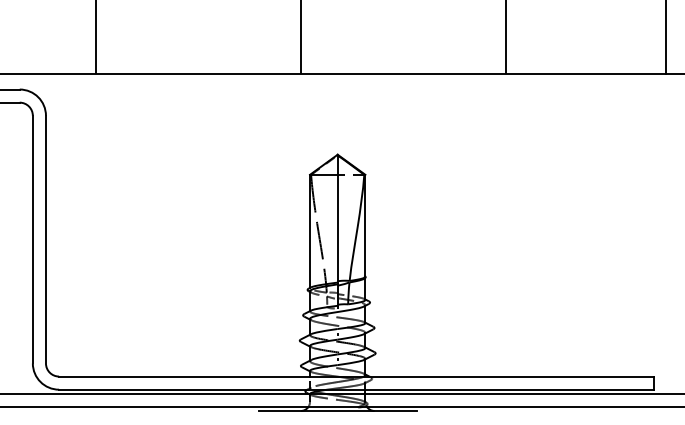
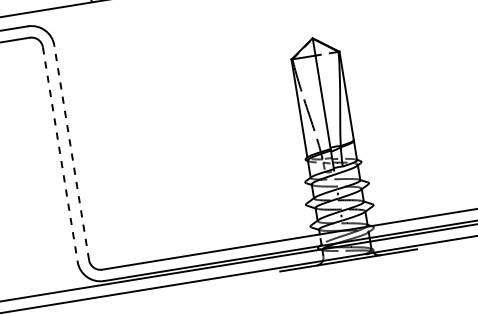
line: (32, 239) -> (59, 154), solid -> dashed
line: (45, 239) -> (71, 152), solid -> dashed

